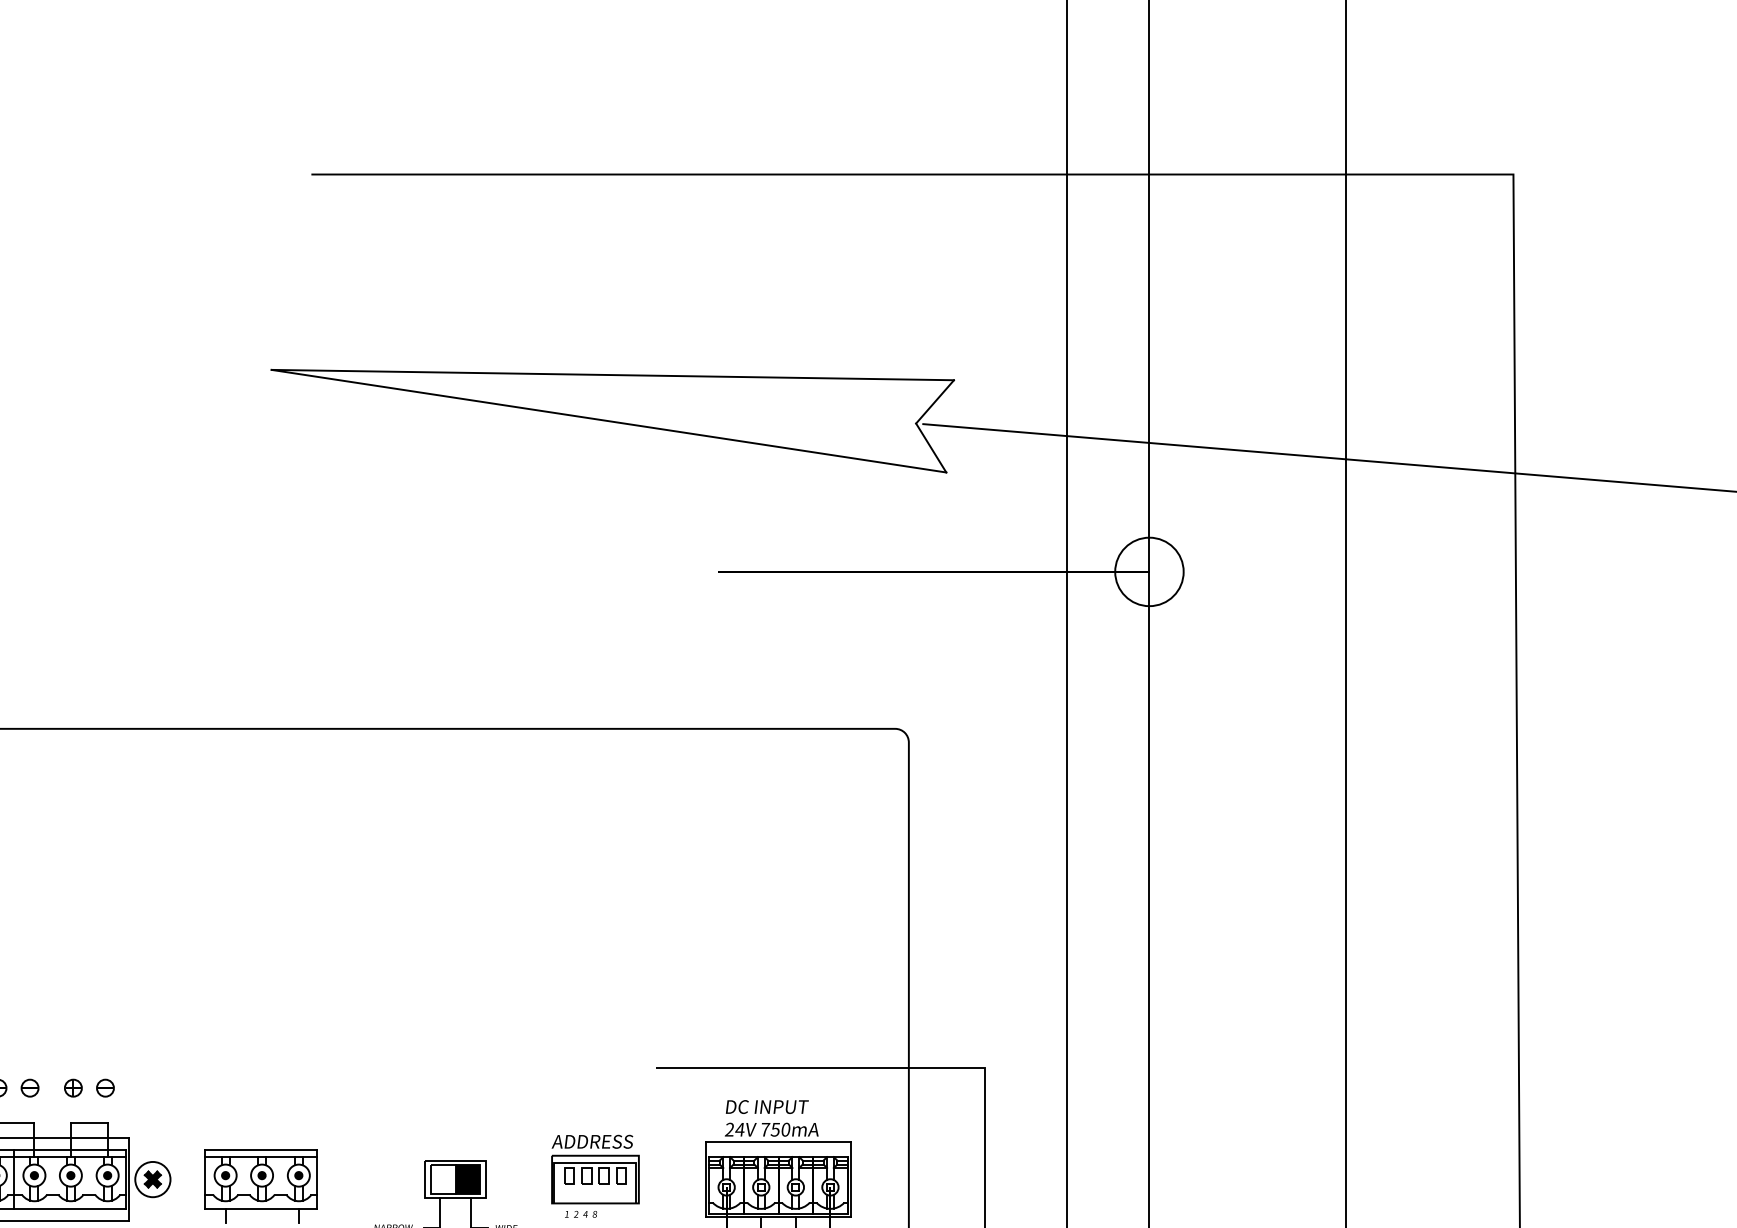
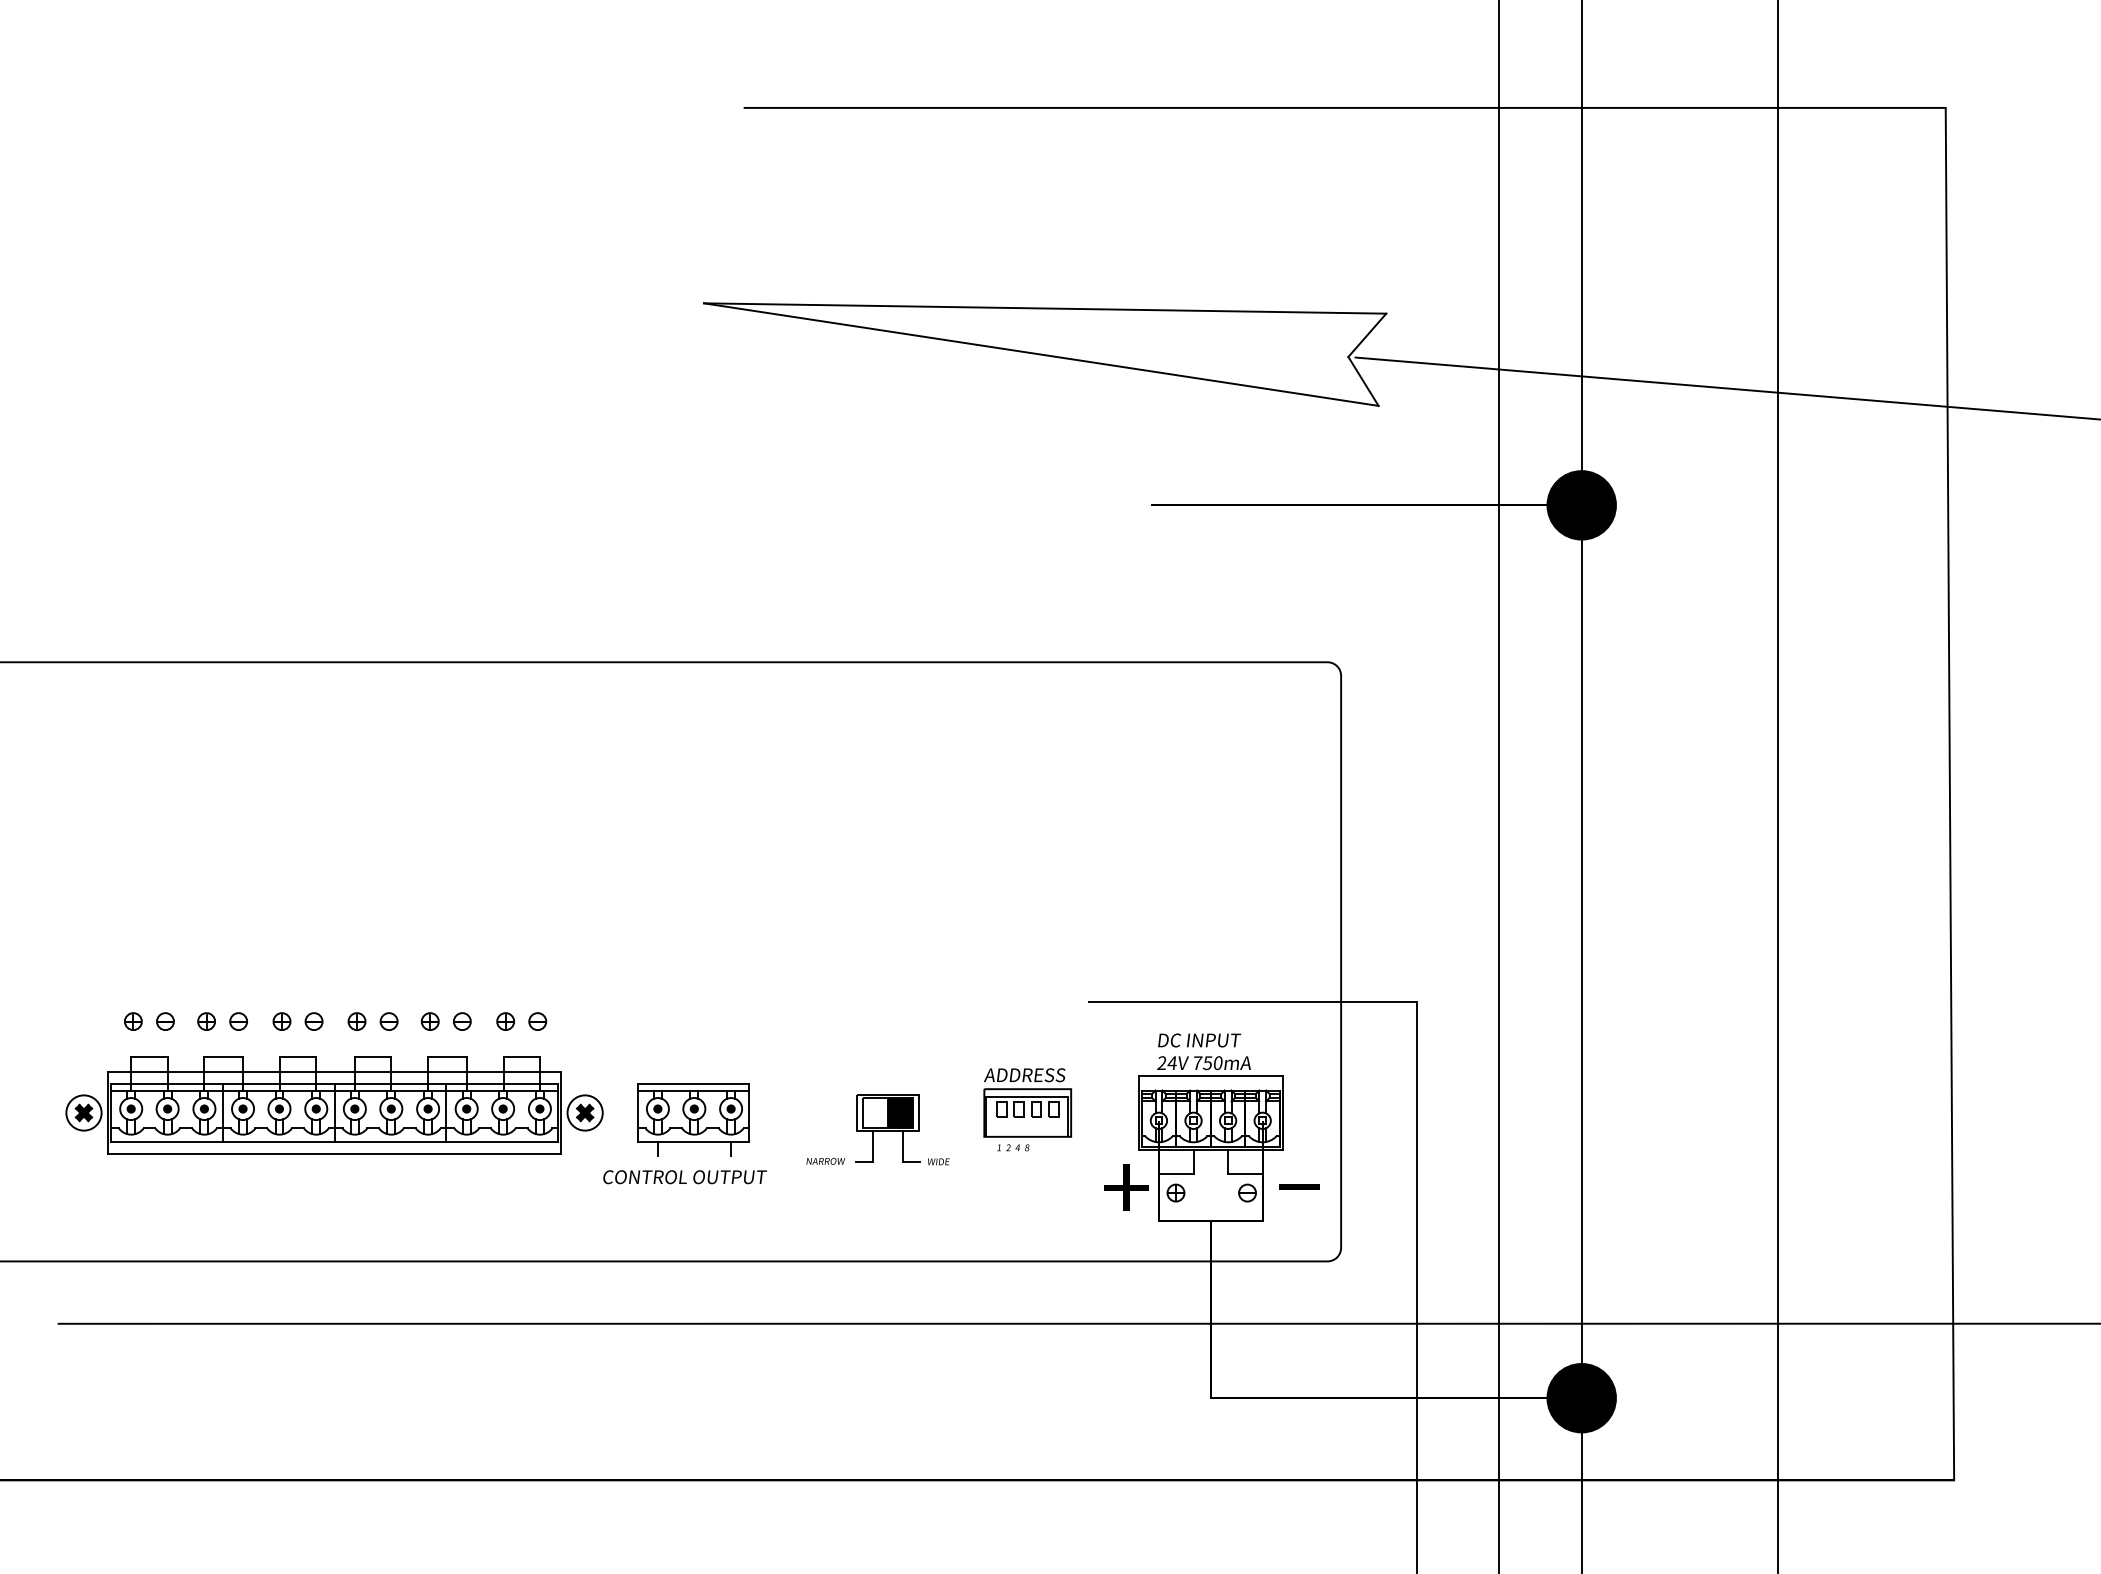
fill: (1149, 572) -> (1581, 505), added

